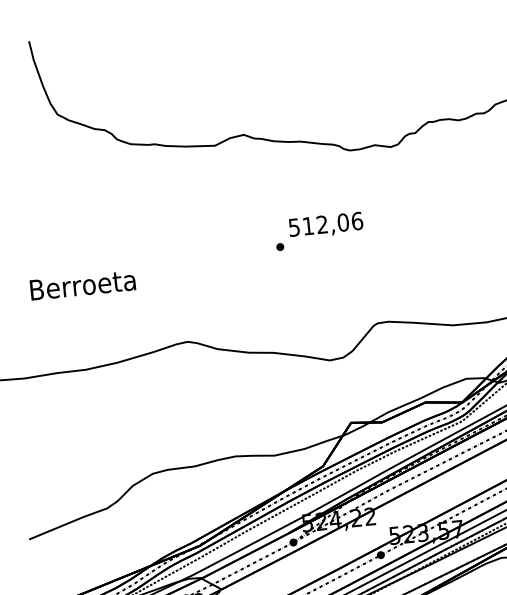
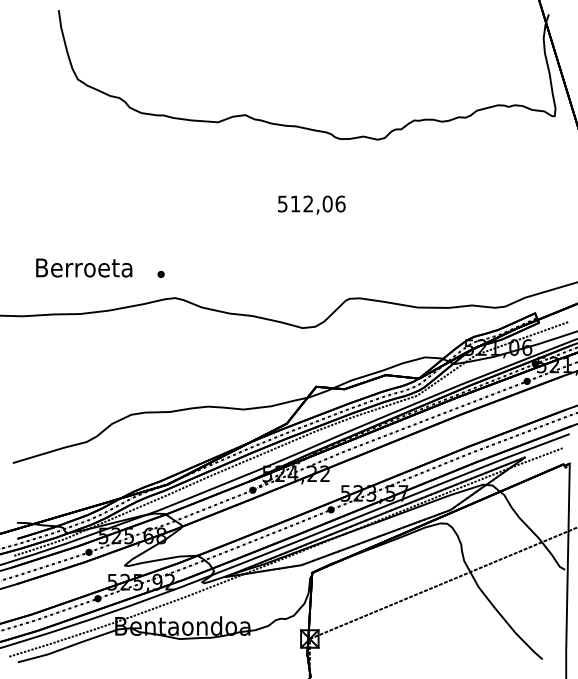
part: (279, 246) -> (160, 273), moved
text: (83, 284) -> (84, 267), moved

